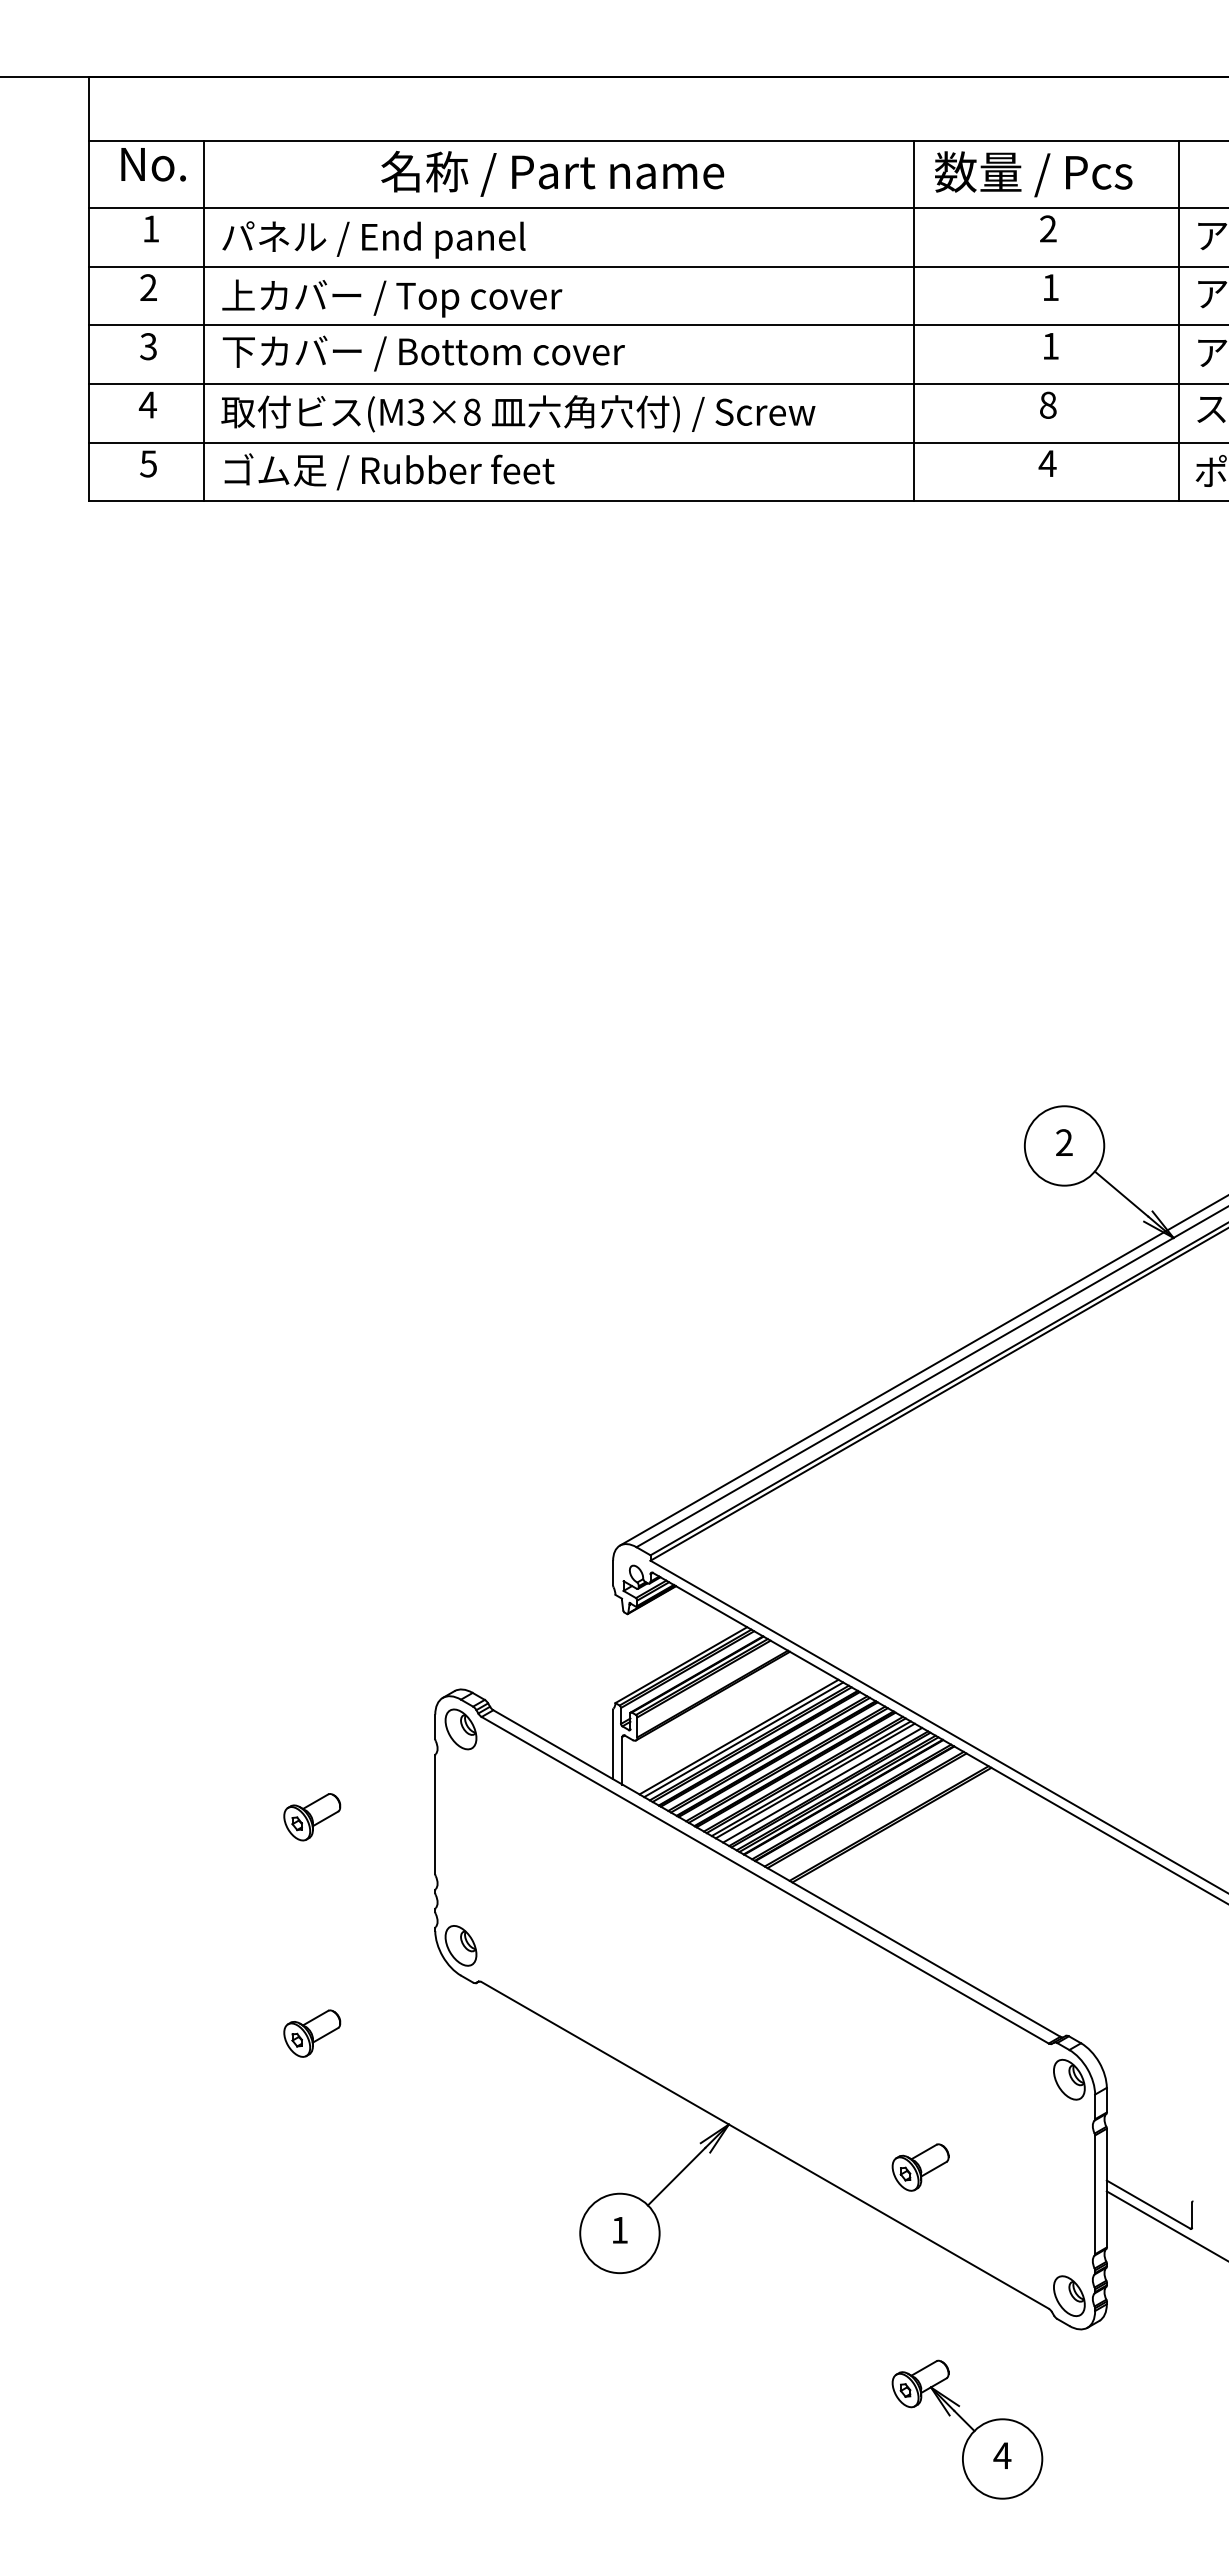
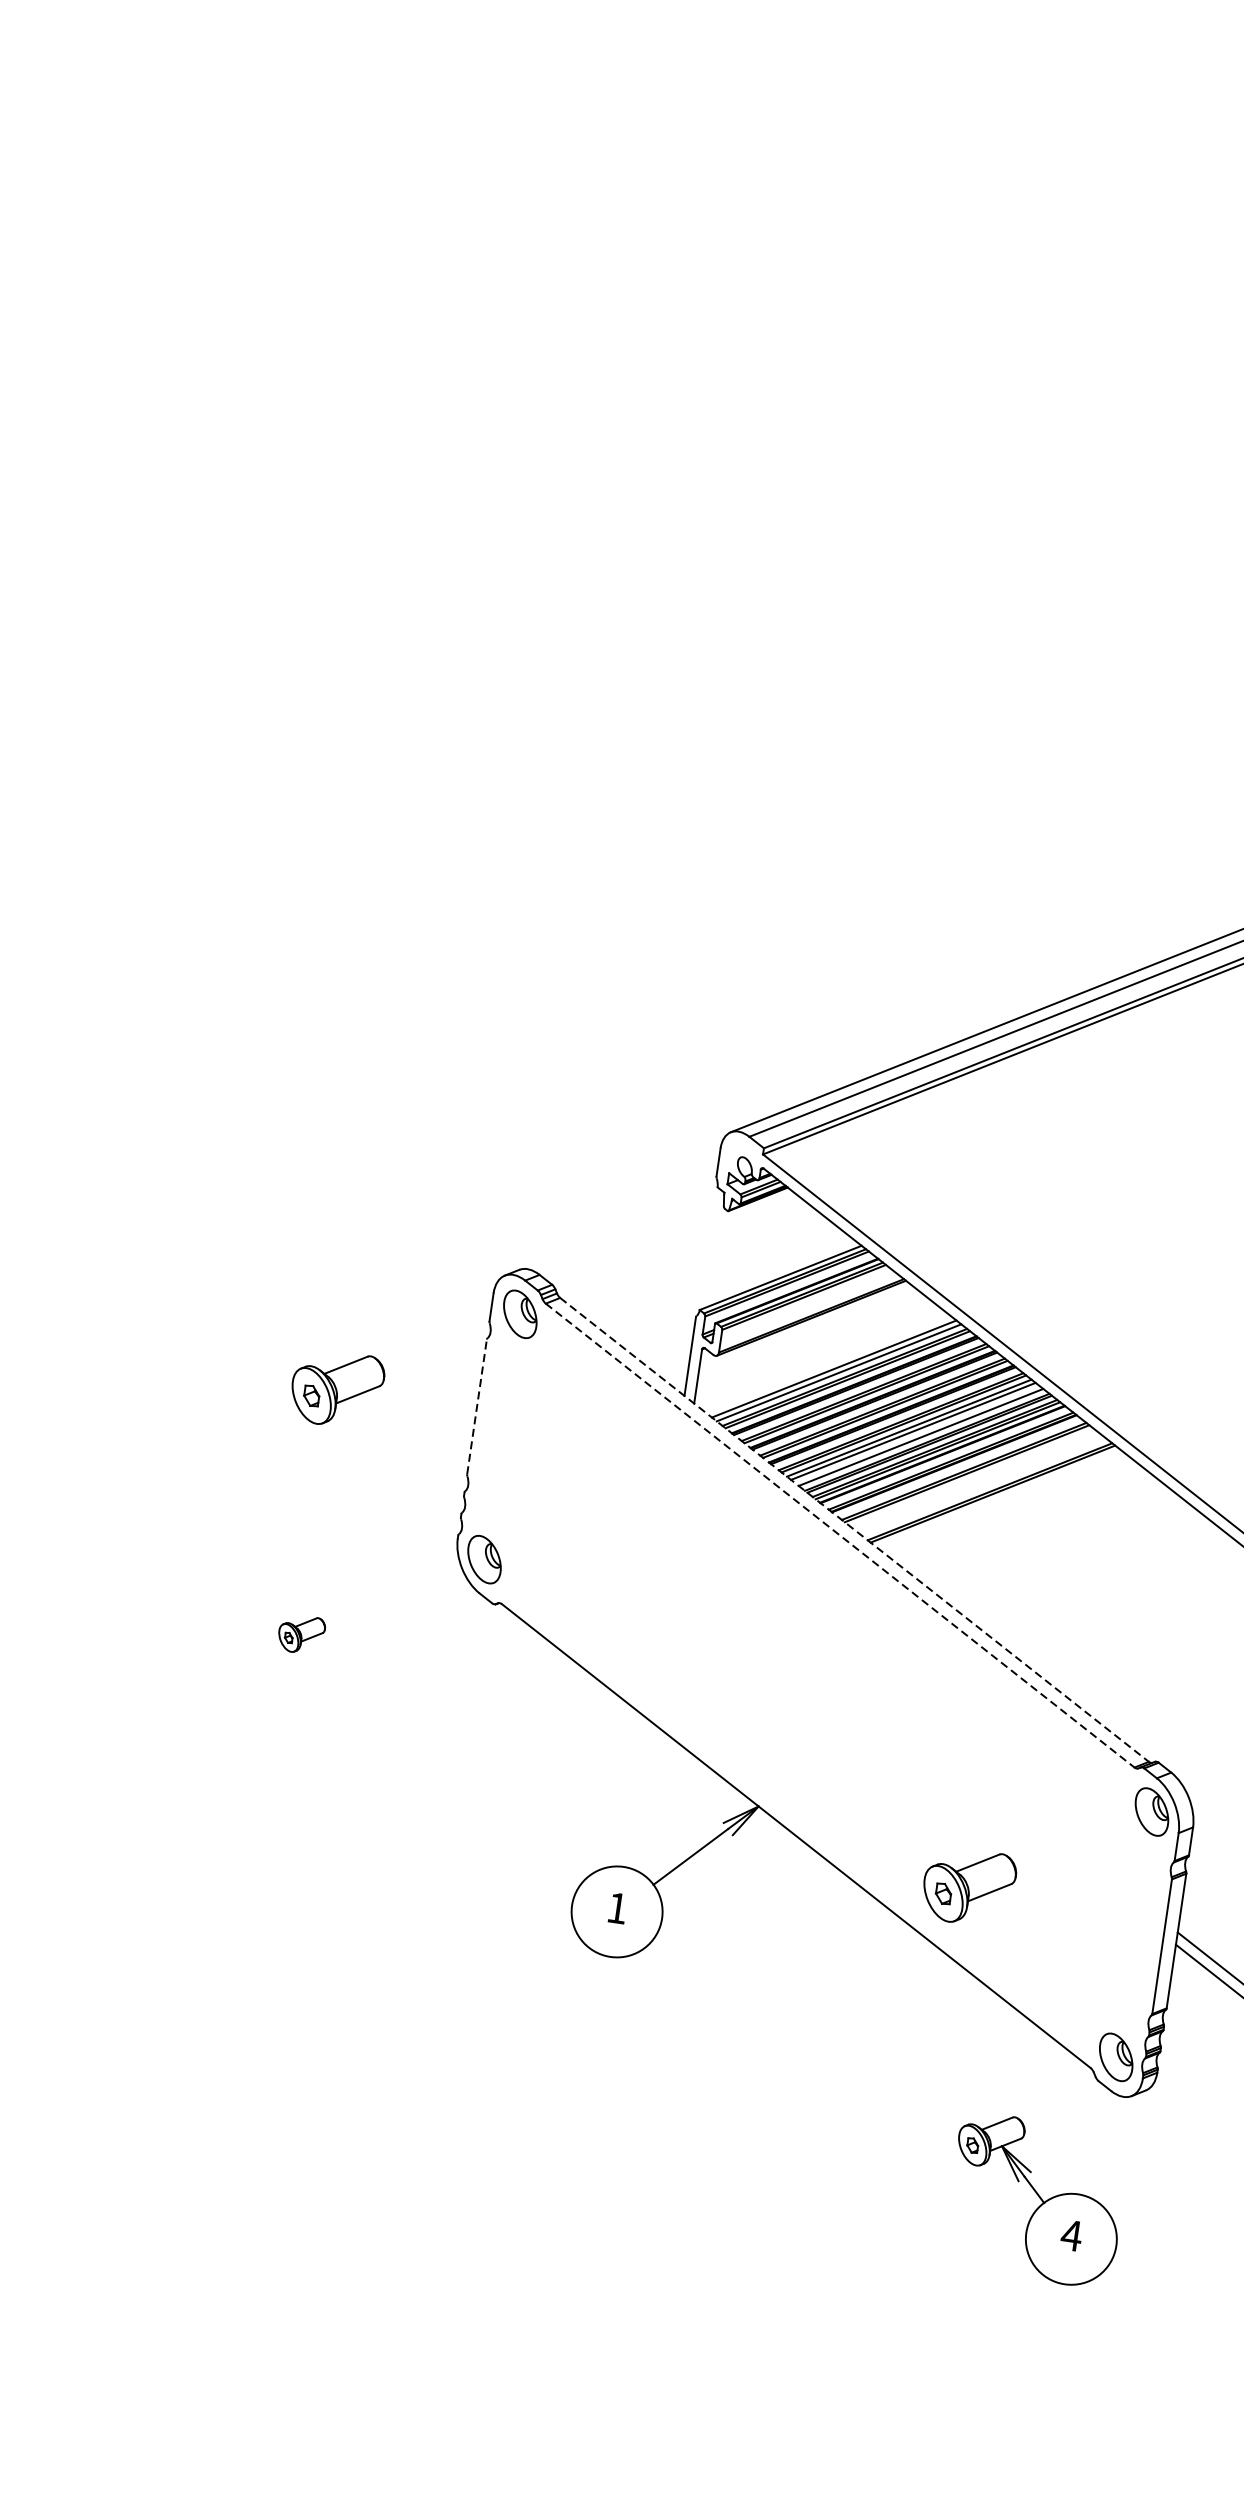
line: (435, 1814) -> (477, 1406), solid -> dashed
part: (312, 1817) -> (337, 1389), size x1.4
line: (777, 1873) -> (855, 1529), solid -> dashed
line: (765, 1880) -> (840, 1535), solid -> dashed
part: (312, 2033) -> (301, 1634), size x0.7
part: (920, 2167) -> (968, 1886), size x1.4
part: (967, 2429) -> (1036, 2200), moved

